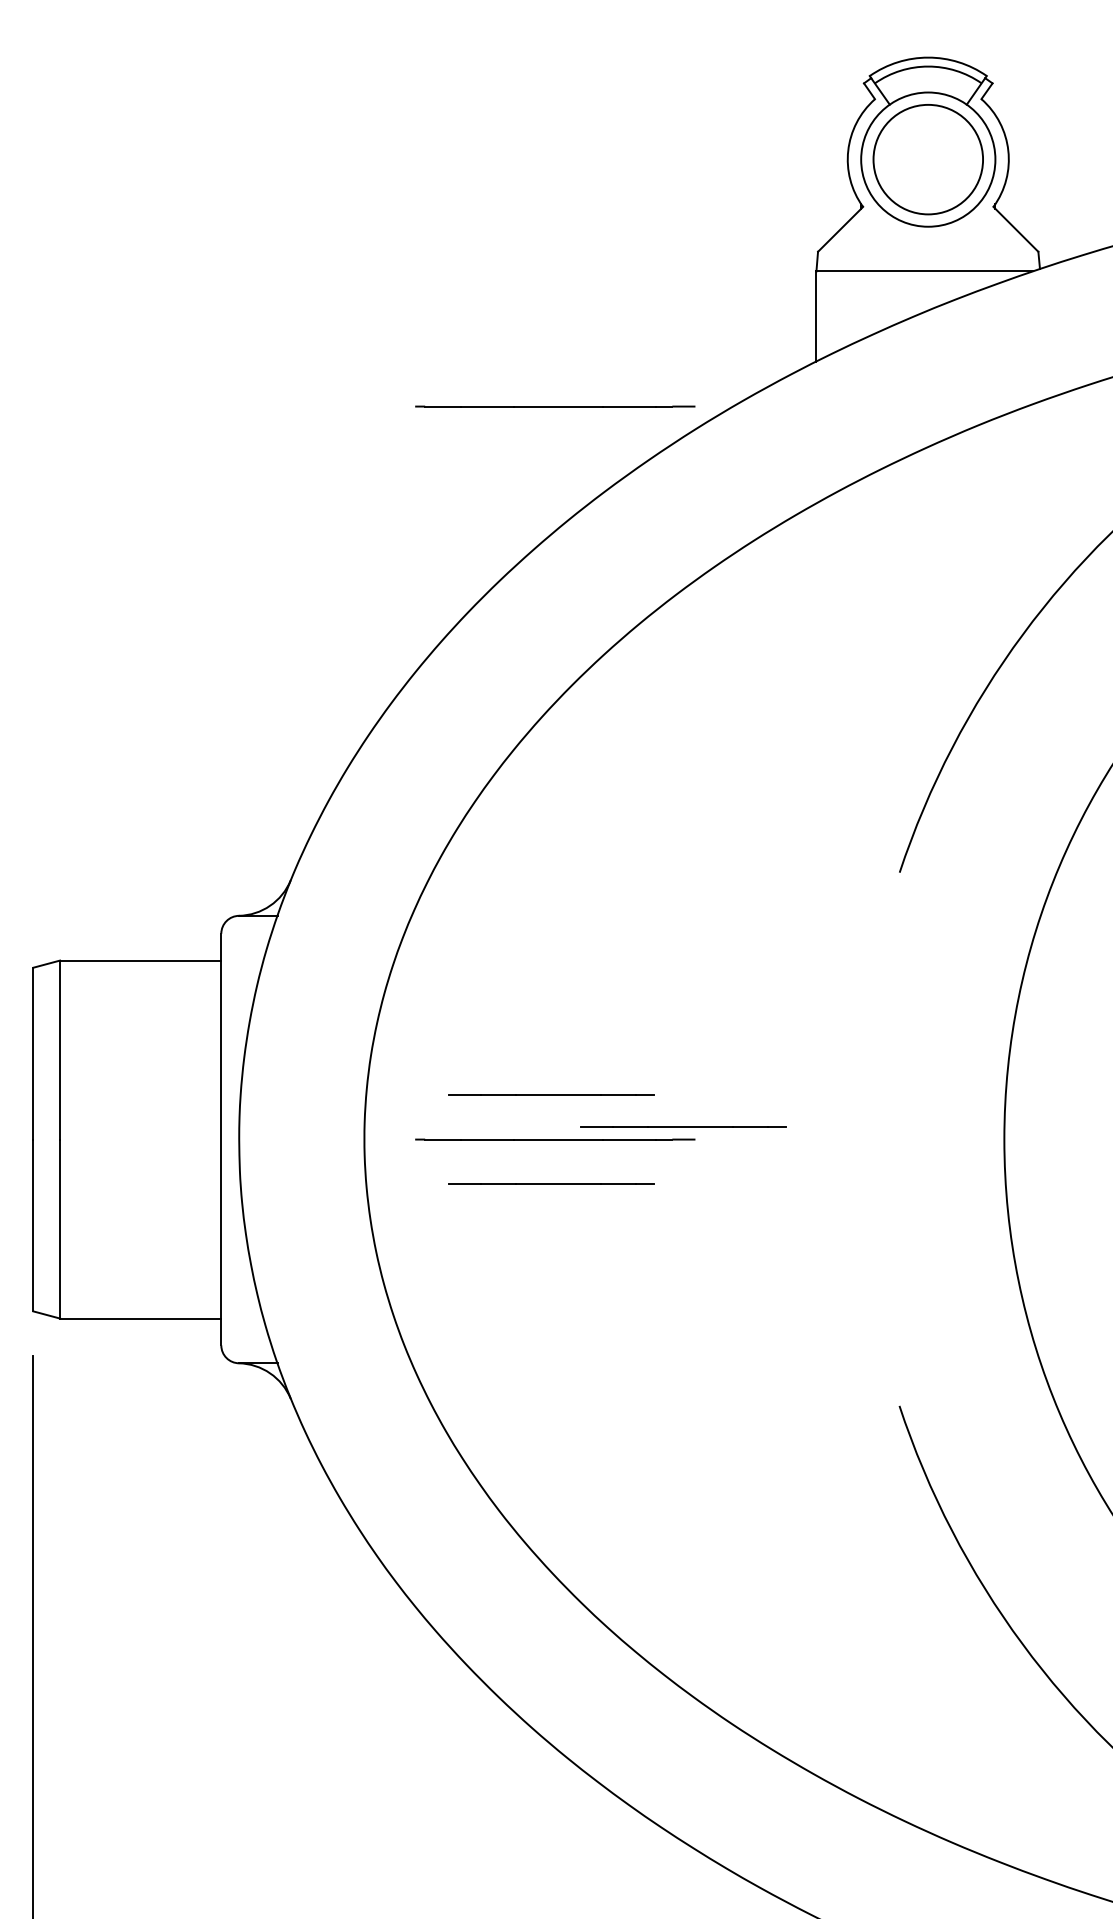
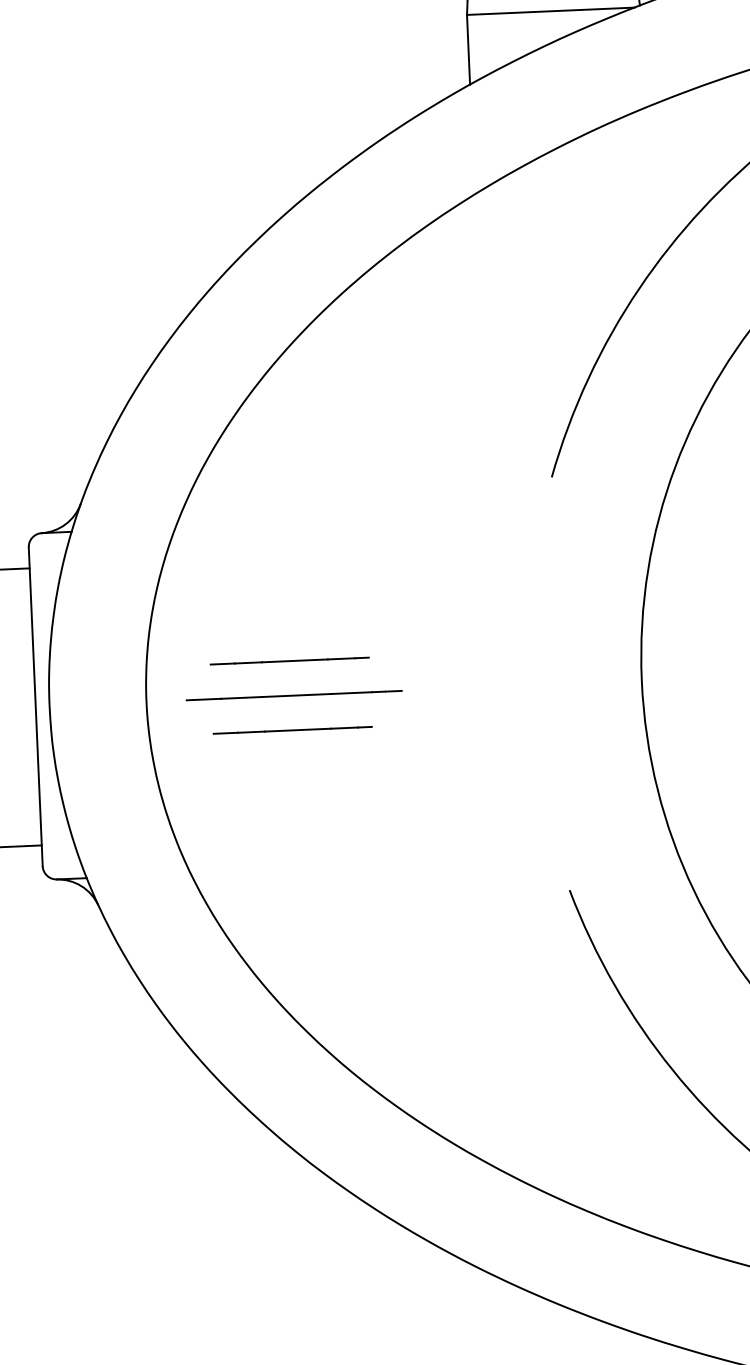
line: (555, 406) -> (269, 128), removed
line: (683, 1126) -> (393, 681), removed

